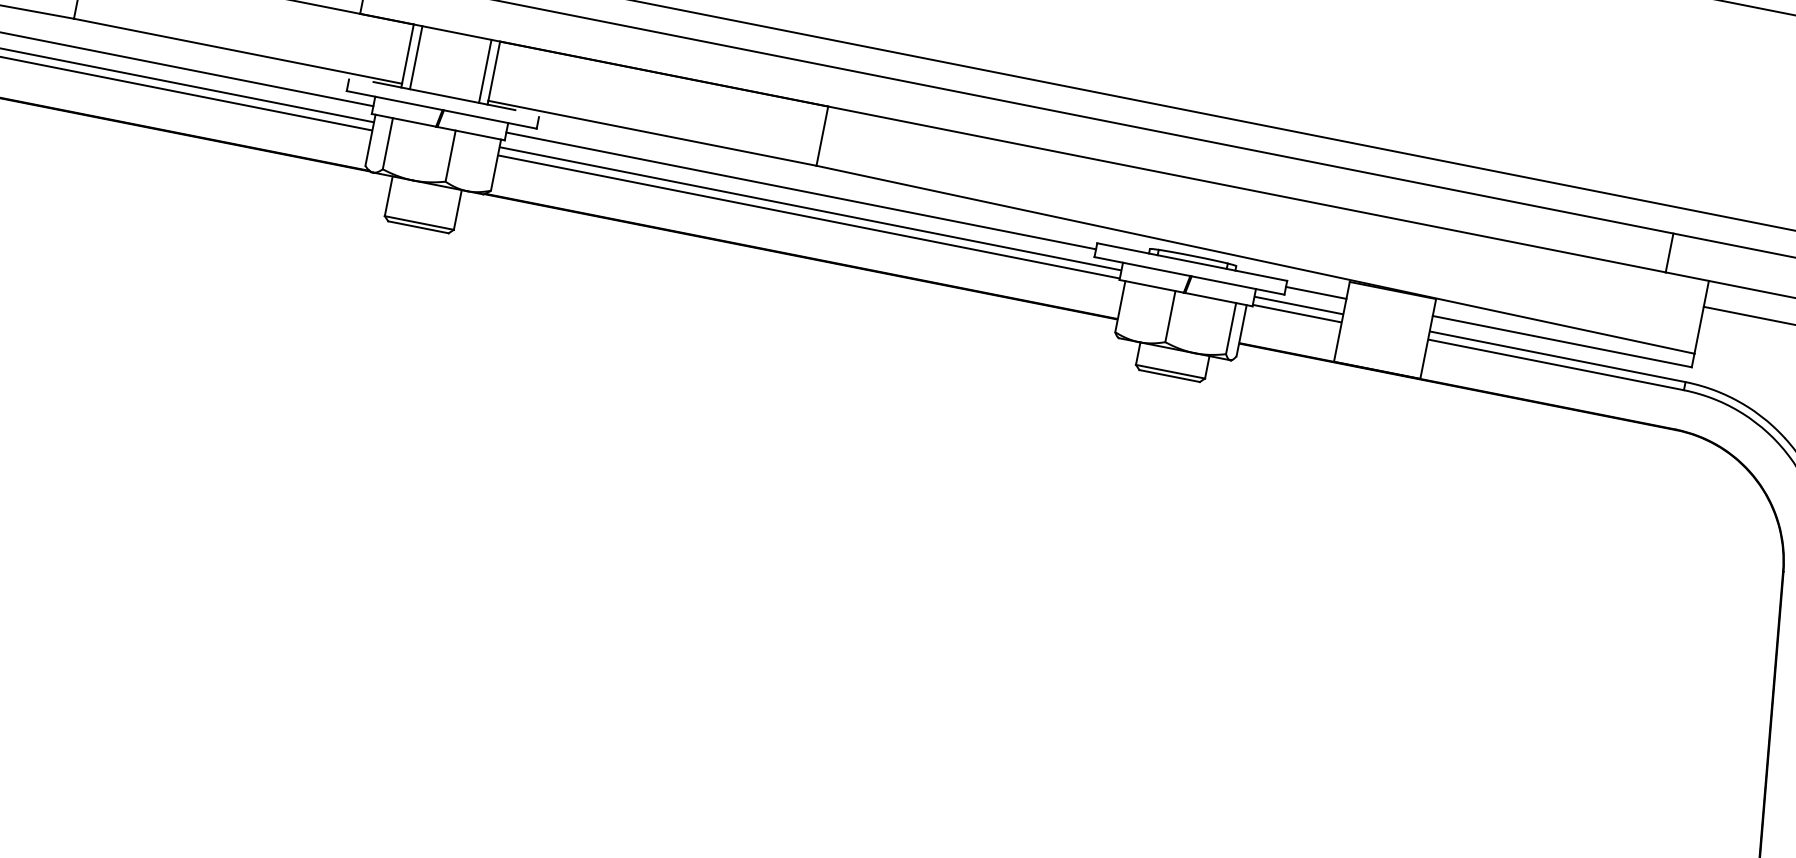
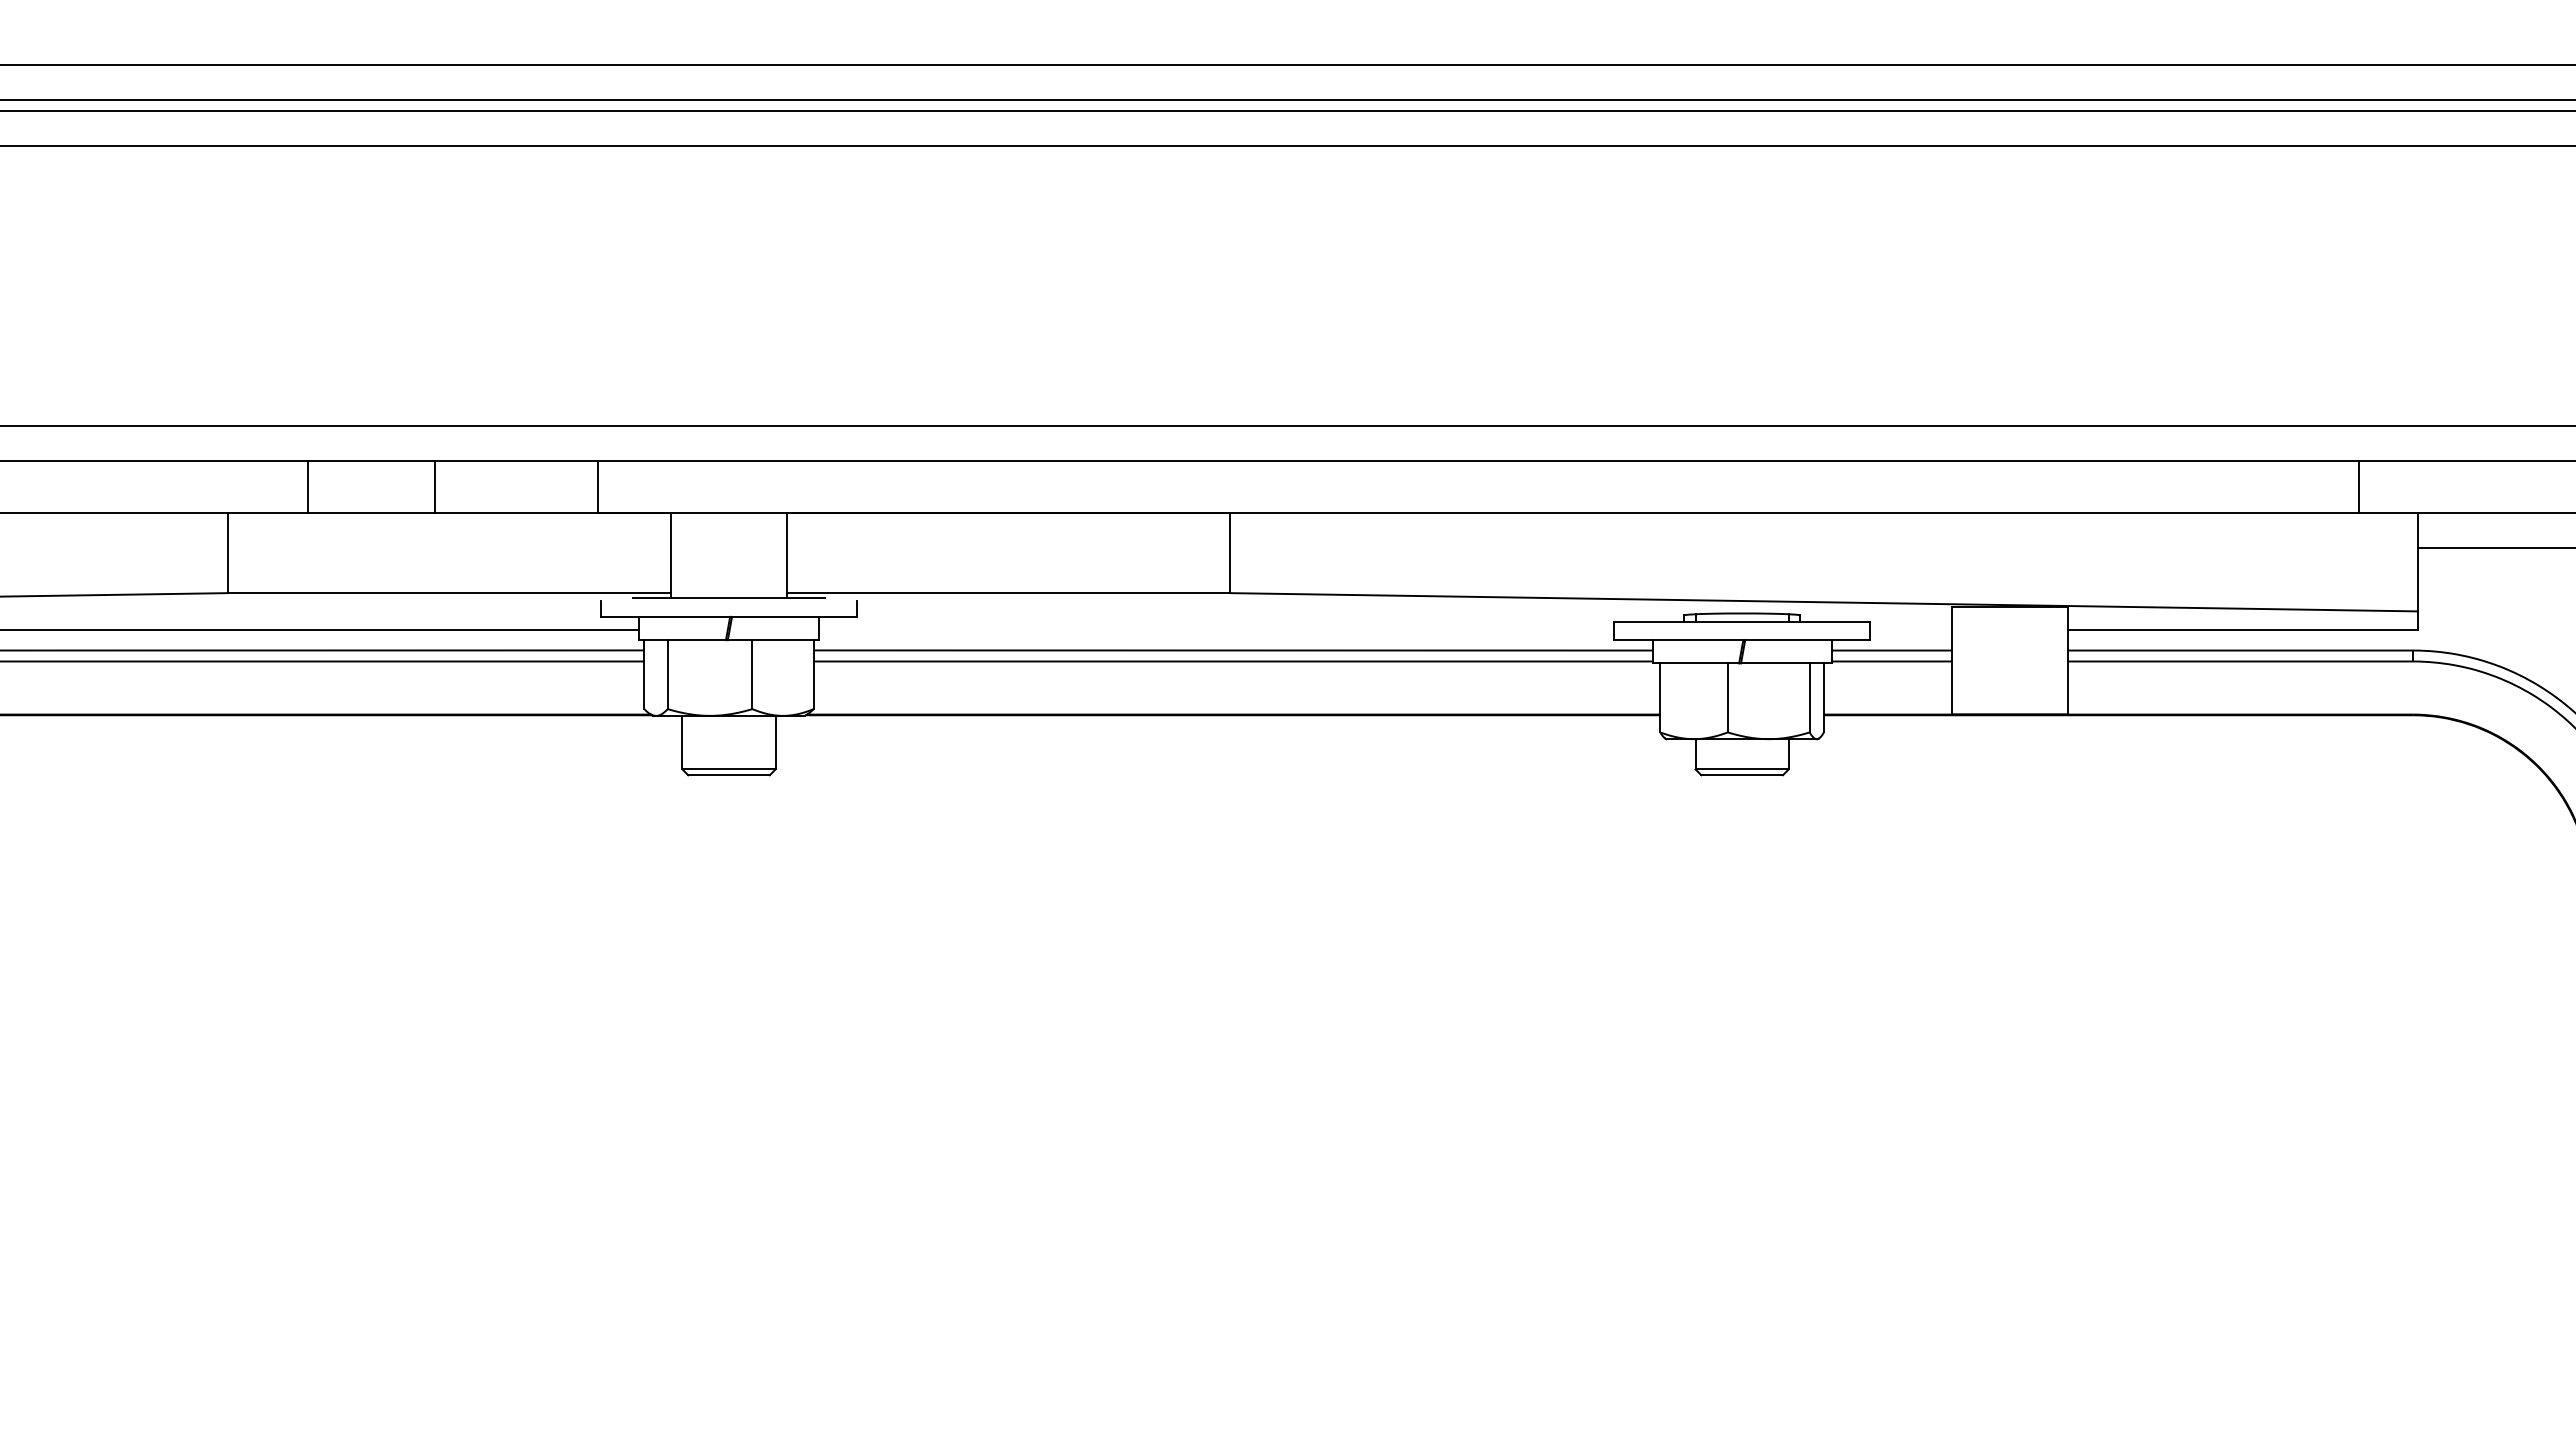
line: (416, 57) -> (682, 555), removed
line: (485, 71) -> (775, 555), removed
line: (801, 190) -> (1216, 629), removed
line: (1315, 292) -> (1910, 629), removed

